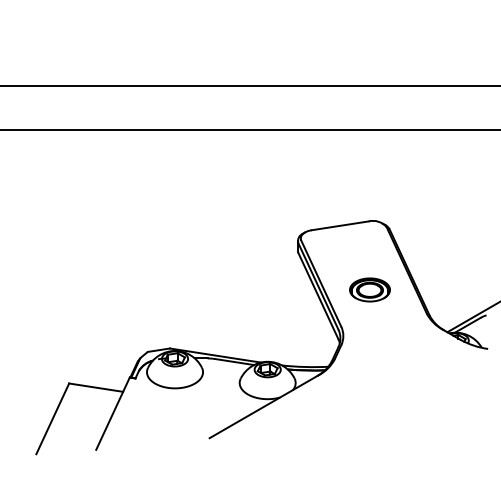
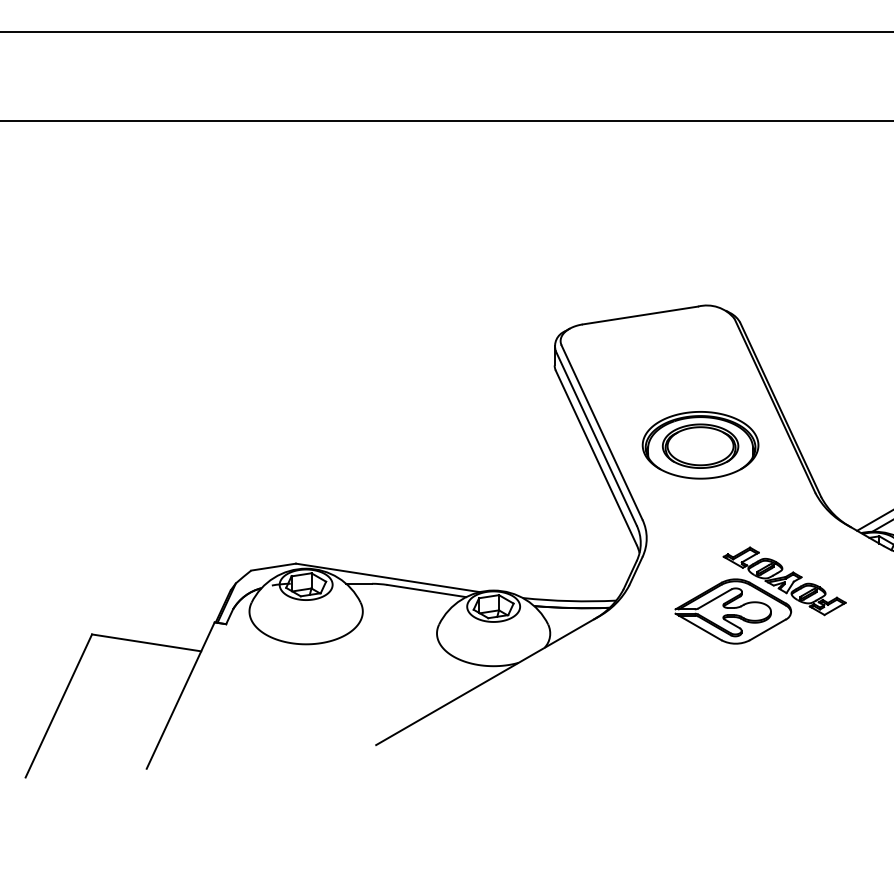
part: (369, 289) -> (699, 444), size x1.43
part: (399, 363) -> (760, 593), added

